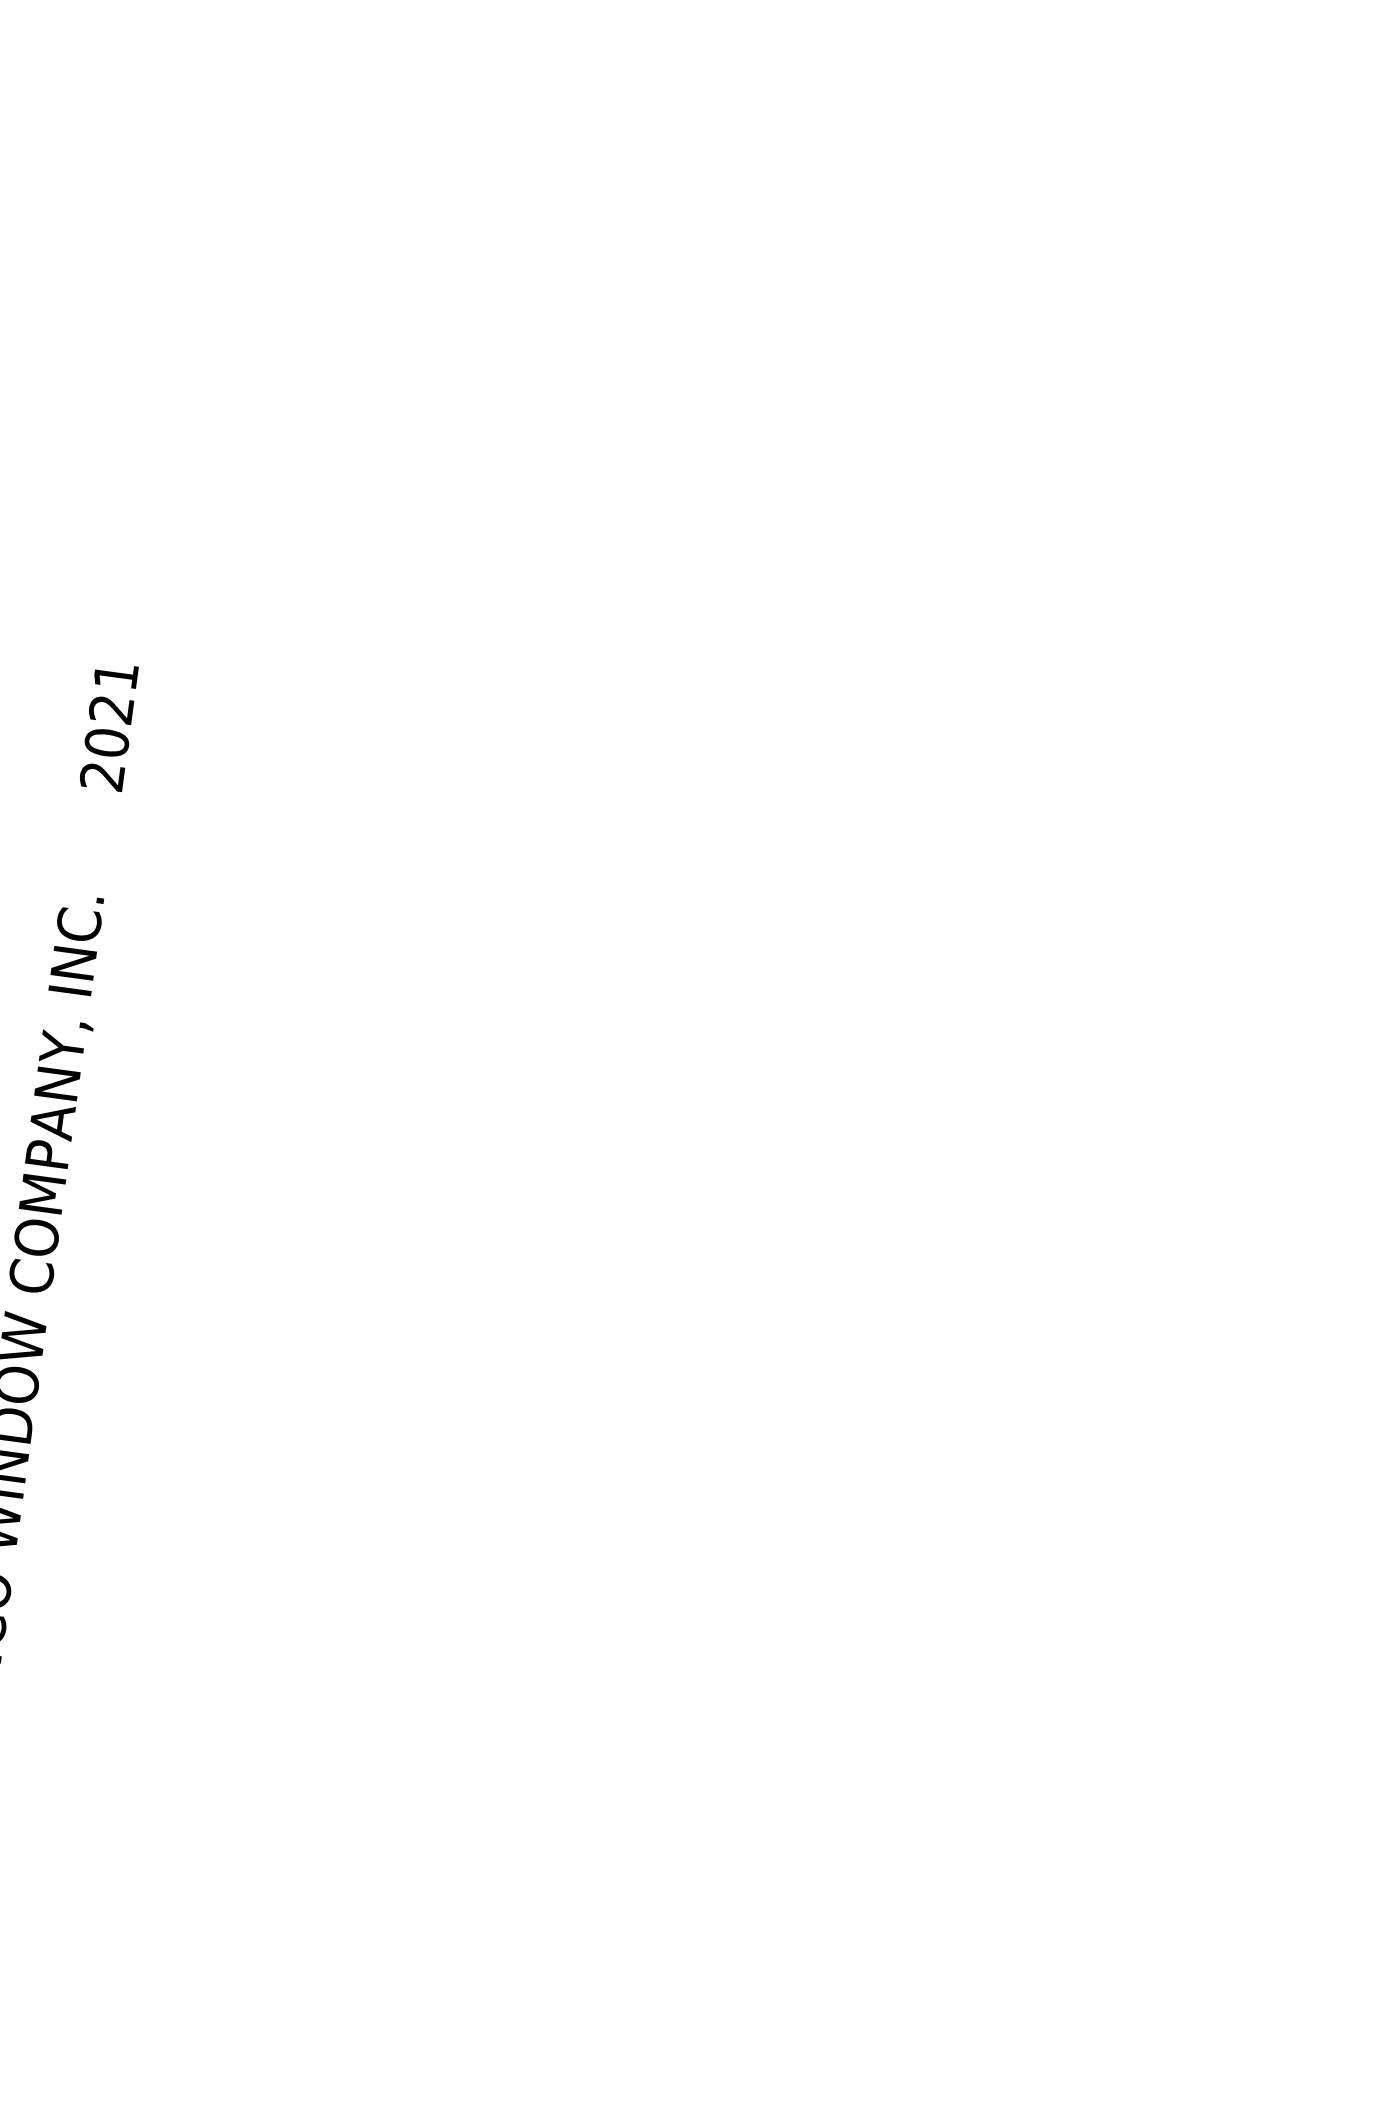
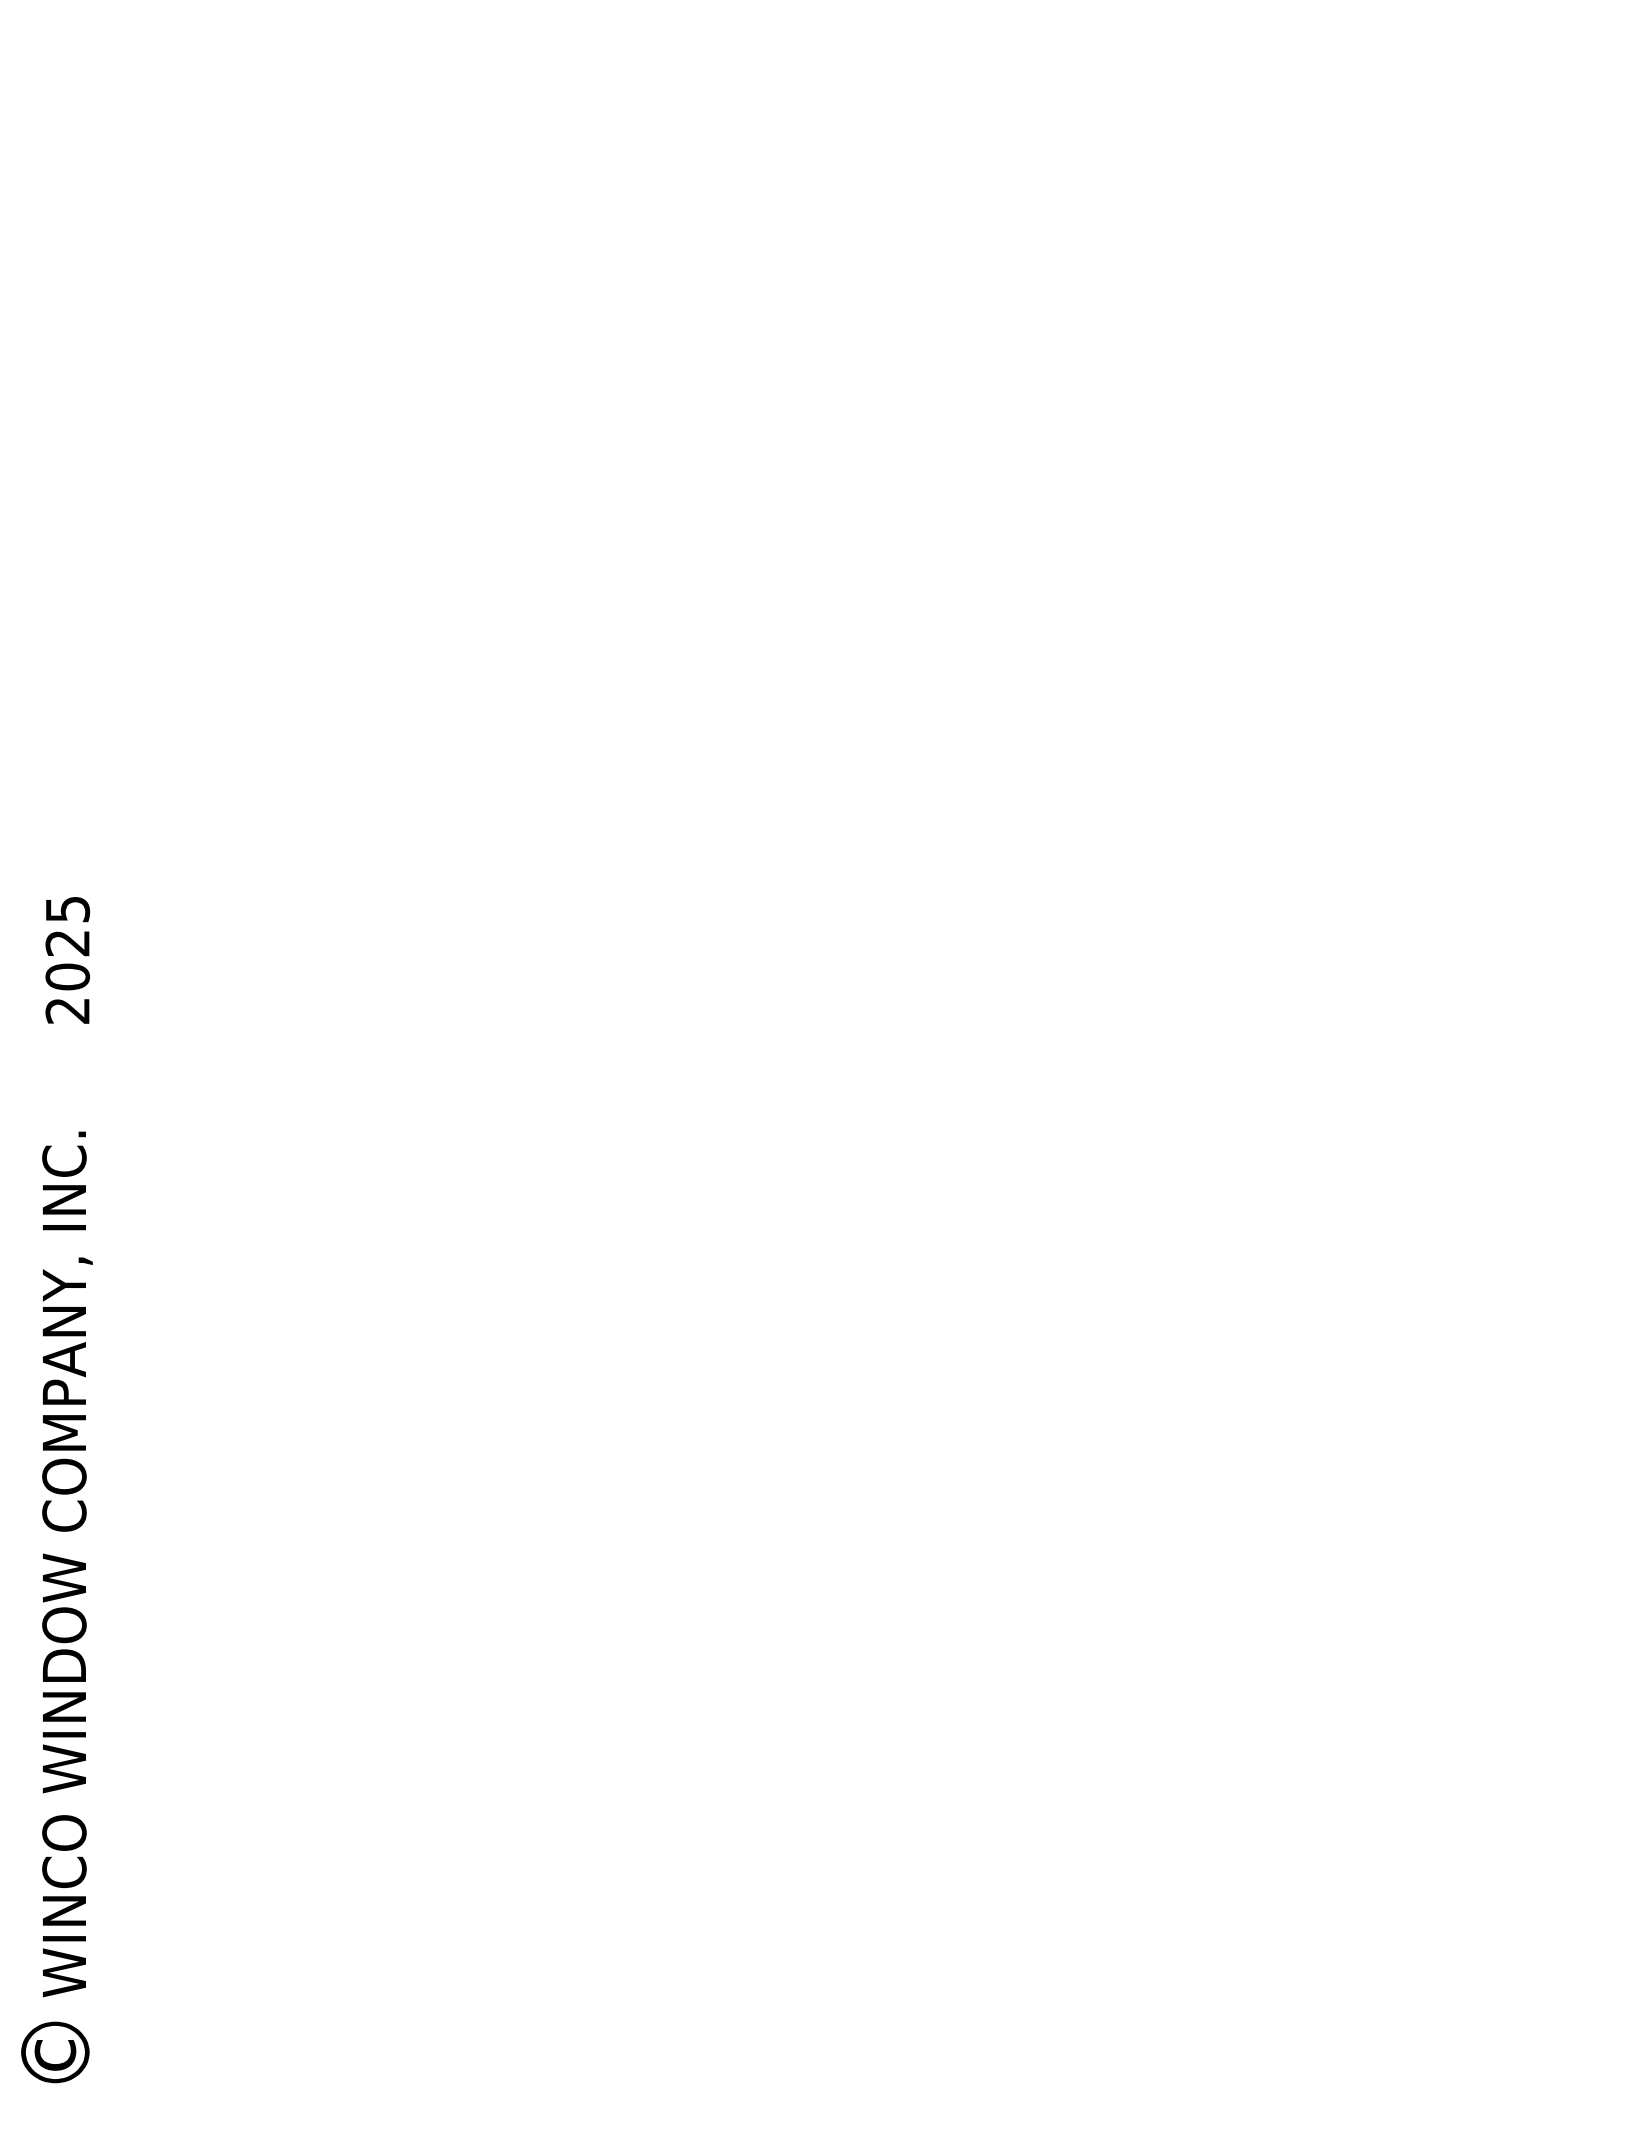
text: (116, 676) -> (68, 909), 2021 -> 2025

